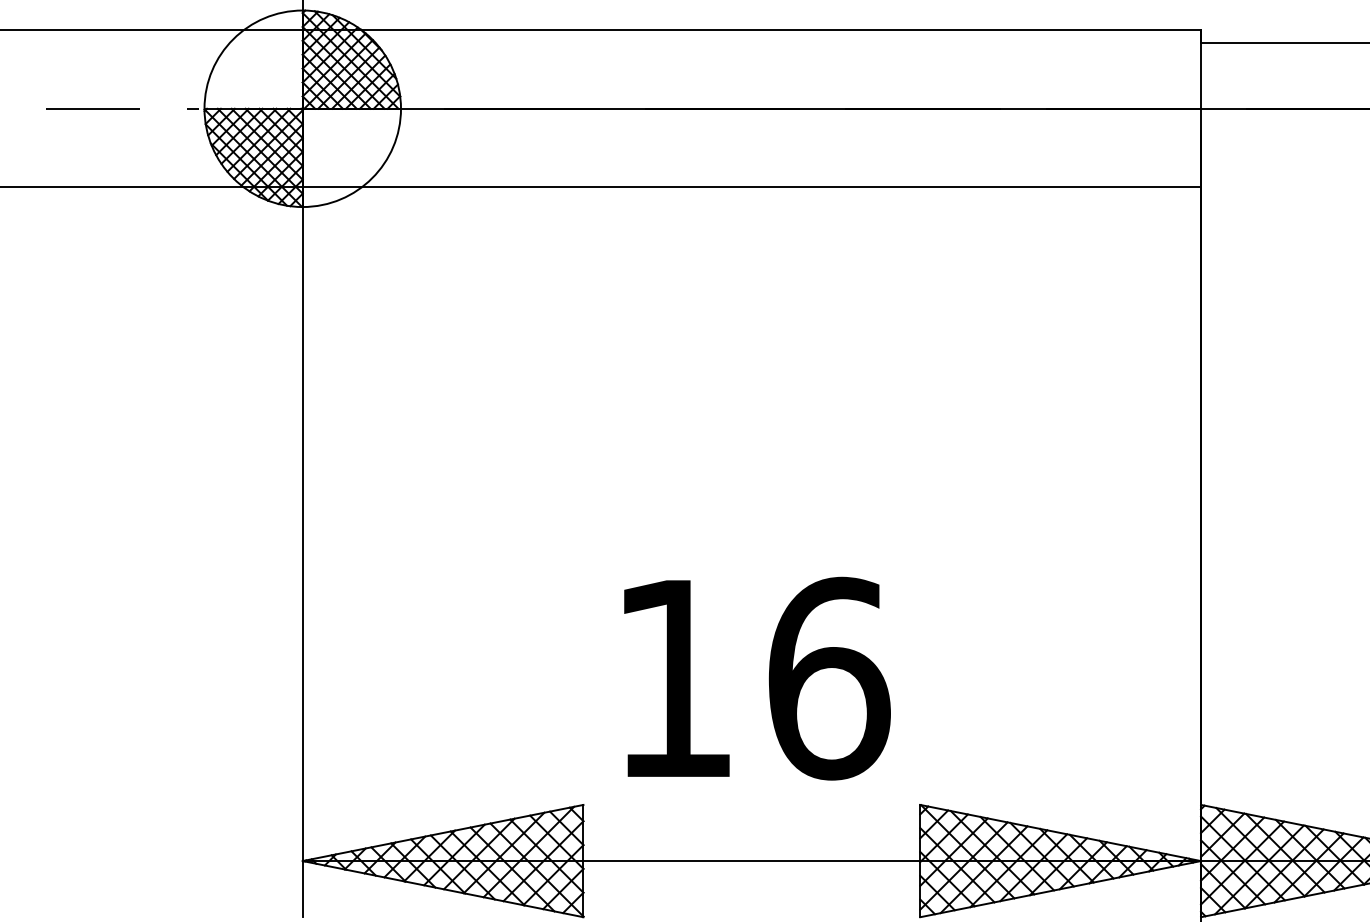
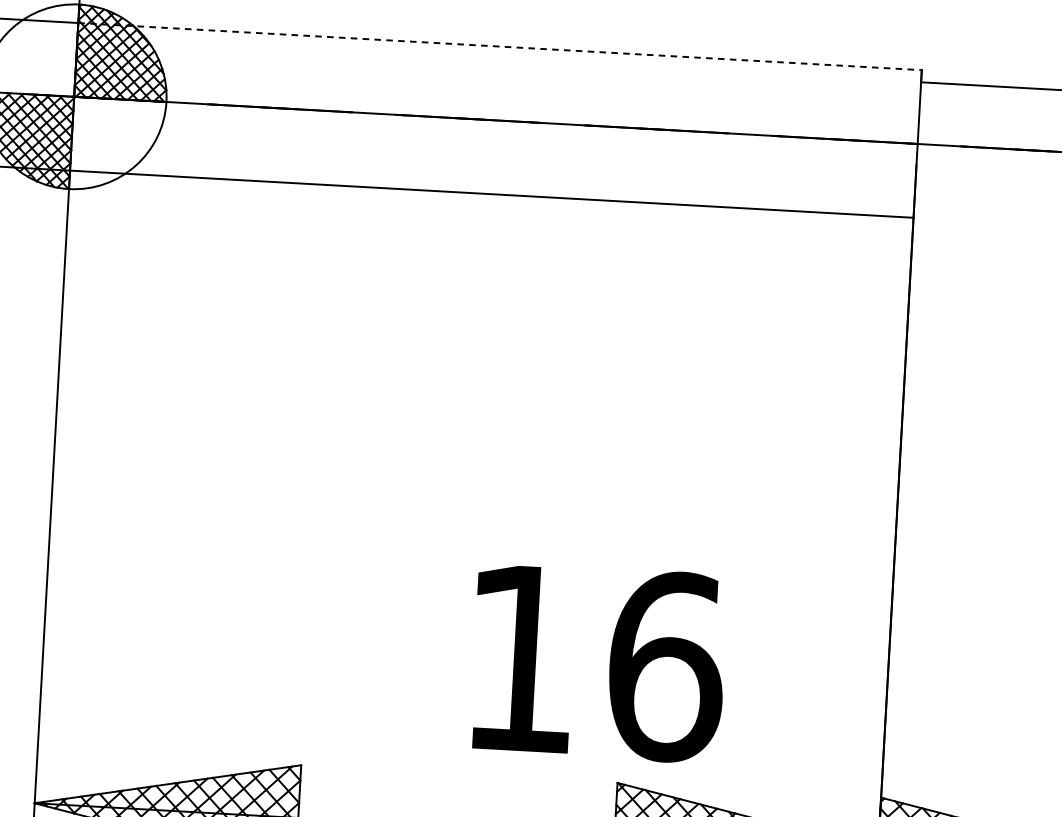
line: (752, 30) -> (500, 46), solid -> dashed
text: (757, 678) -> (599, 662), moved

